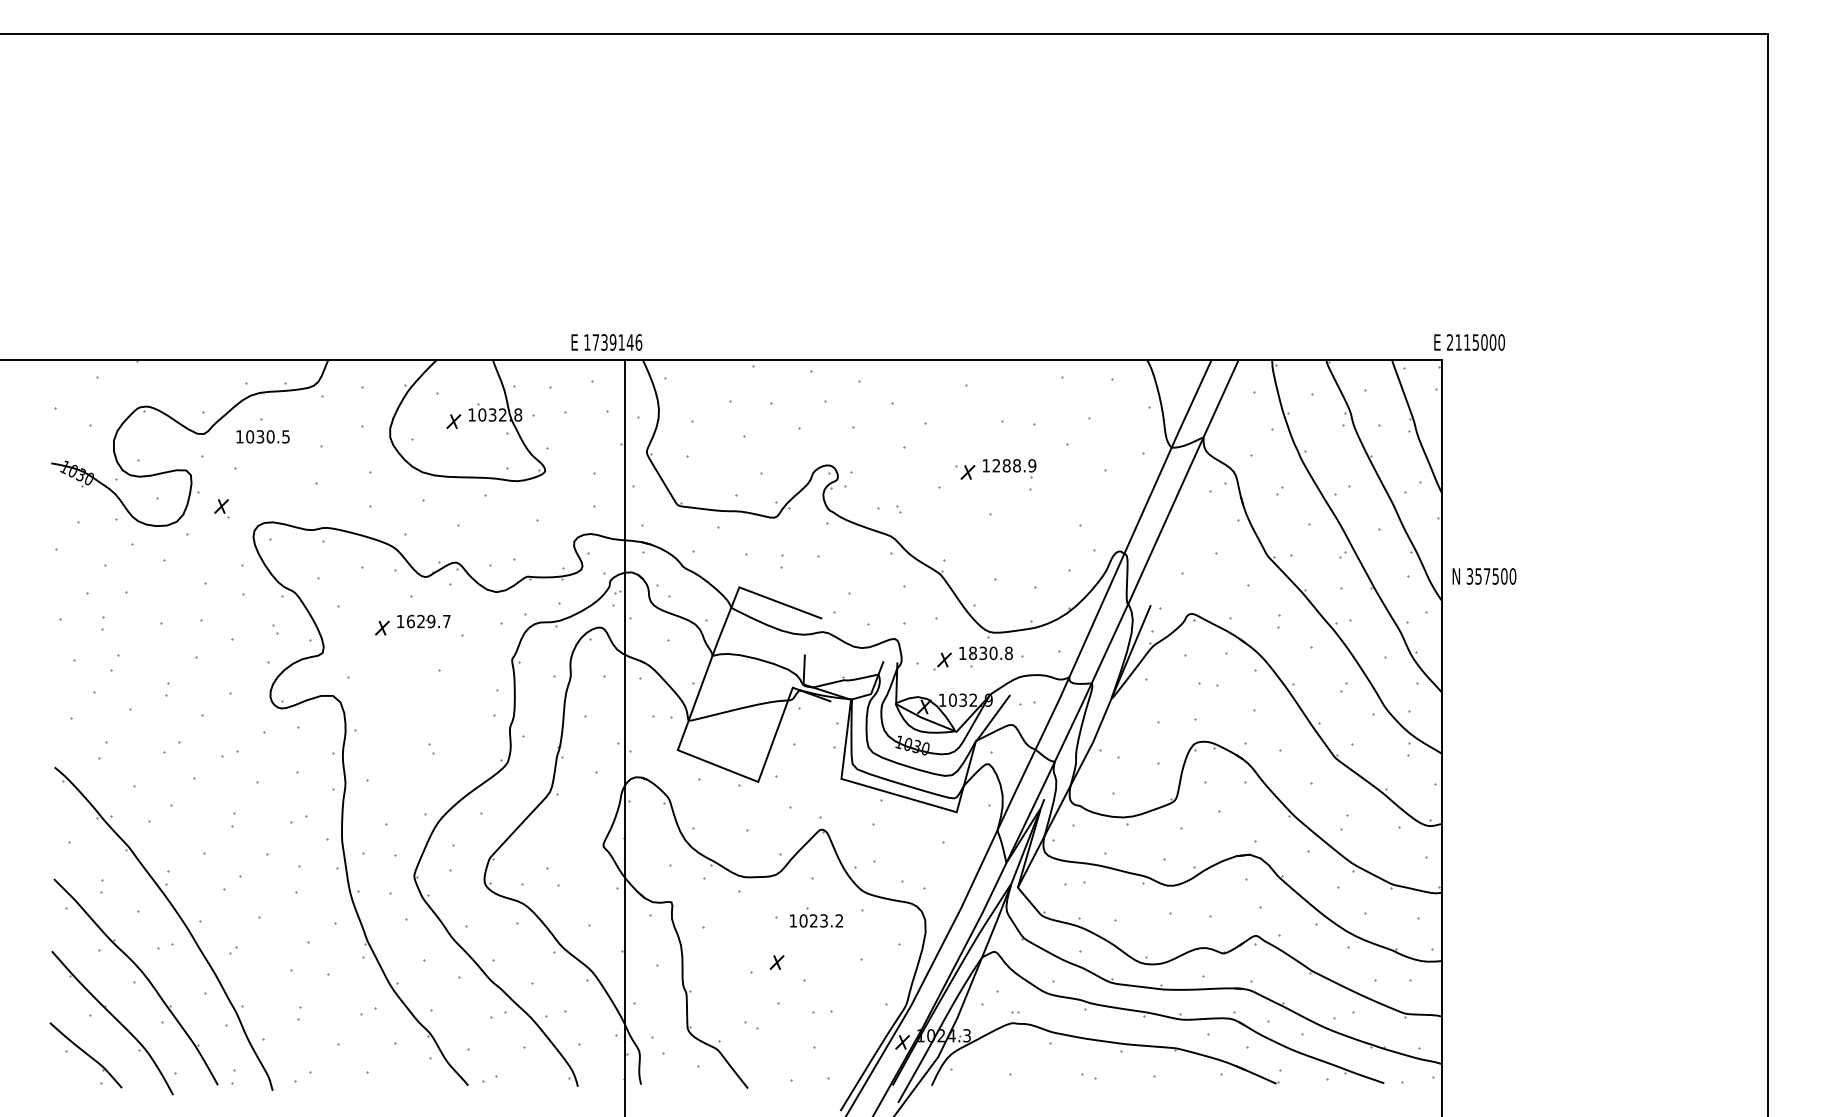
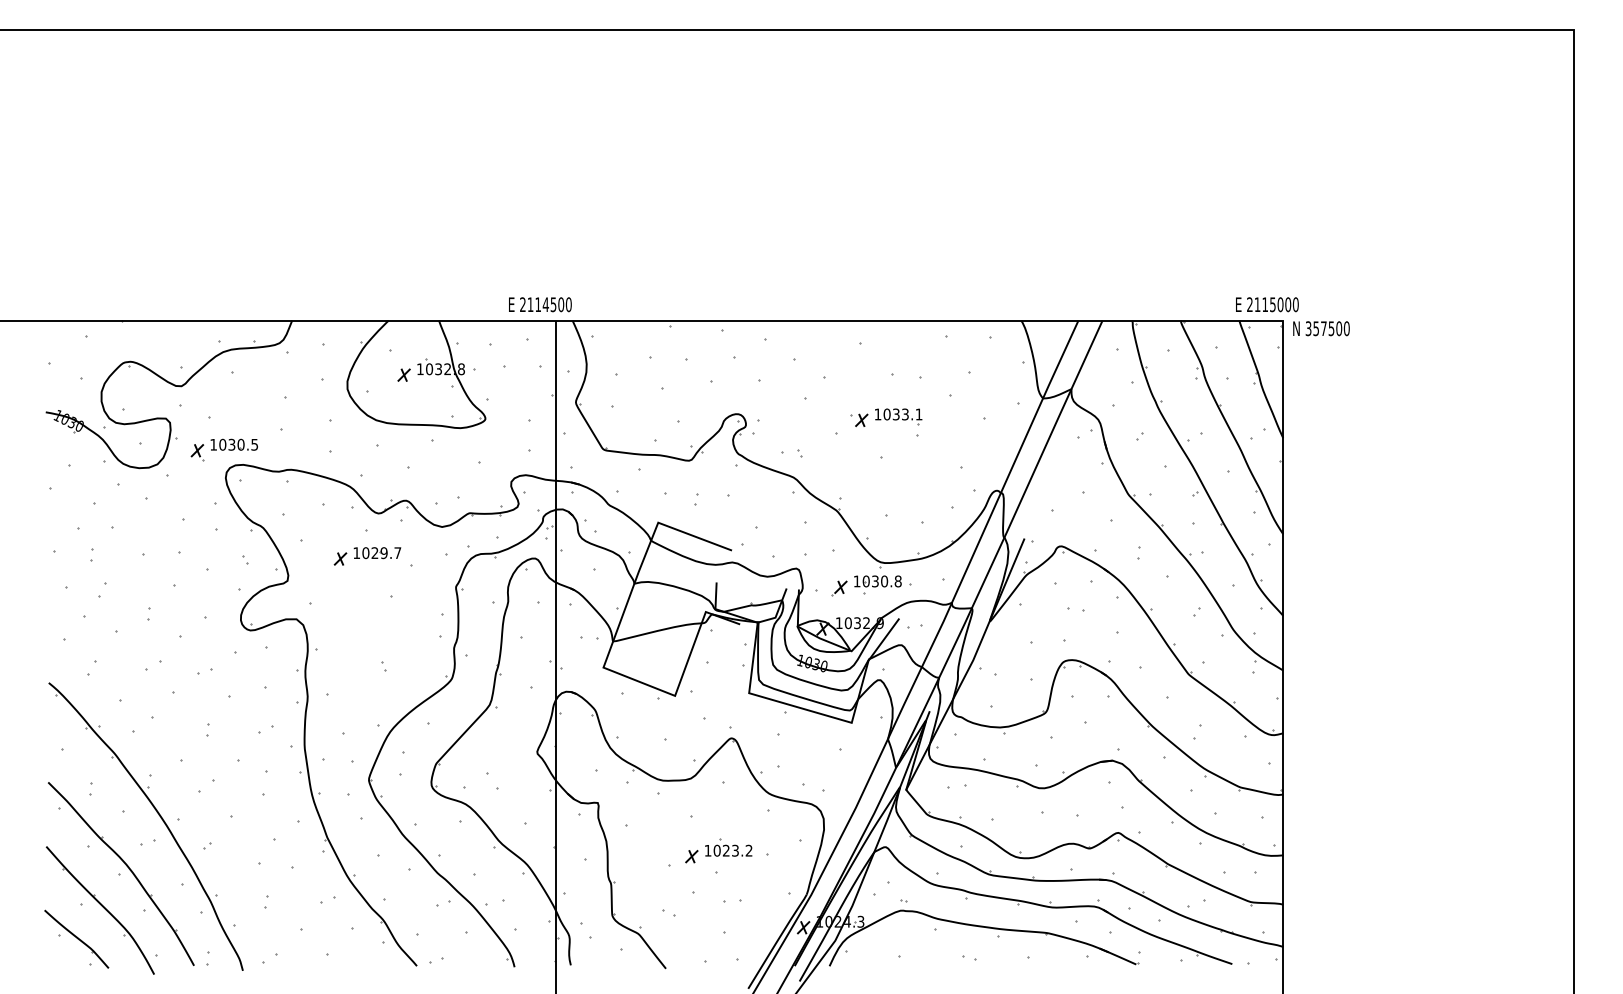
text: (613, 342) -> (546, 304), 1739146 -> 2114500
text: (1469, 342) -> (1267, 304), moved
part: (262, 436) -> (233, 444), moved
text: (1014, 465) -> (903, 414), 1288.9 -> 1033.1
text: (1484, 576) -> (1321, 328), moved
text: (410, 620) -> (365, 552), 1629.7 -> 1029.7
text: (973, 653) -> (866, 581), 1830.8 -> 1030.8
part: (816, 917) -> (728, 847), moved

